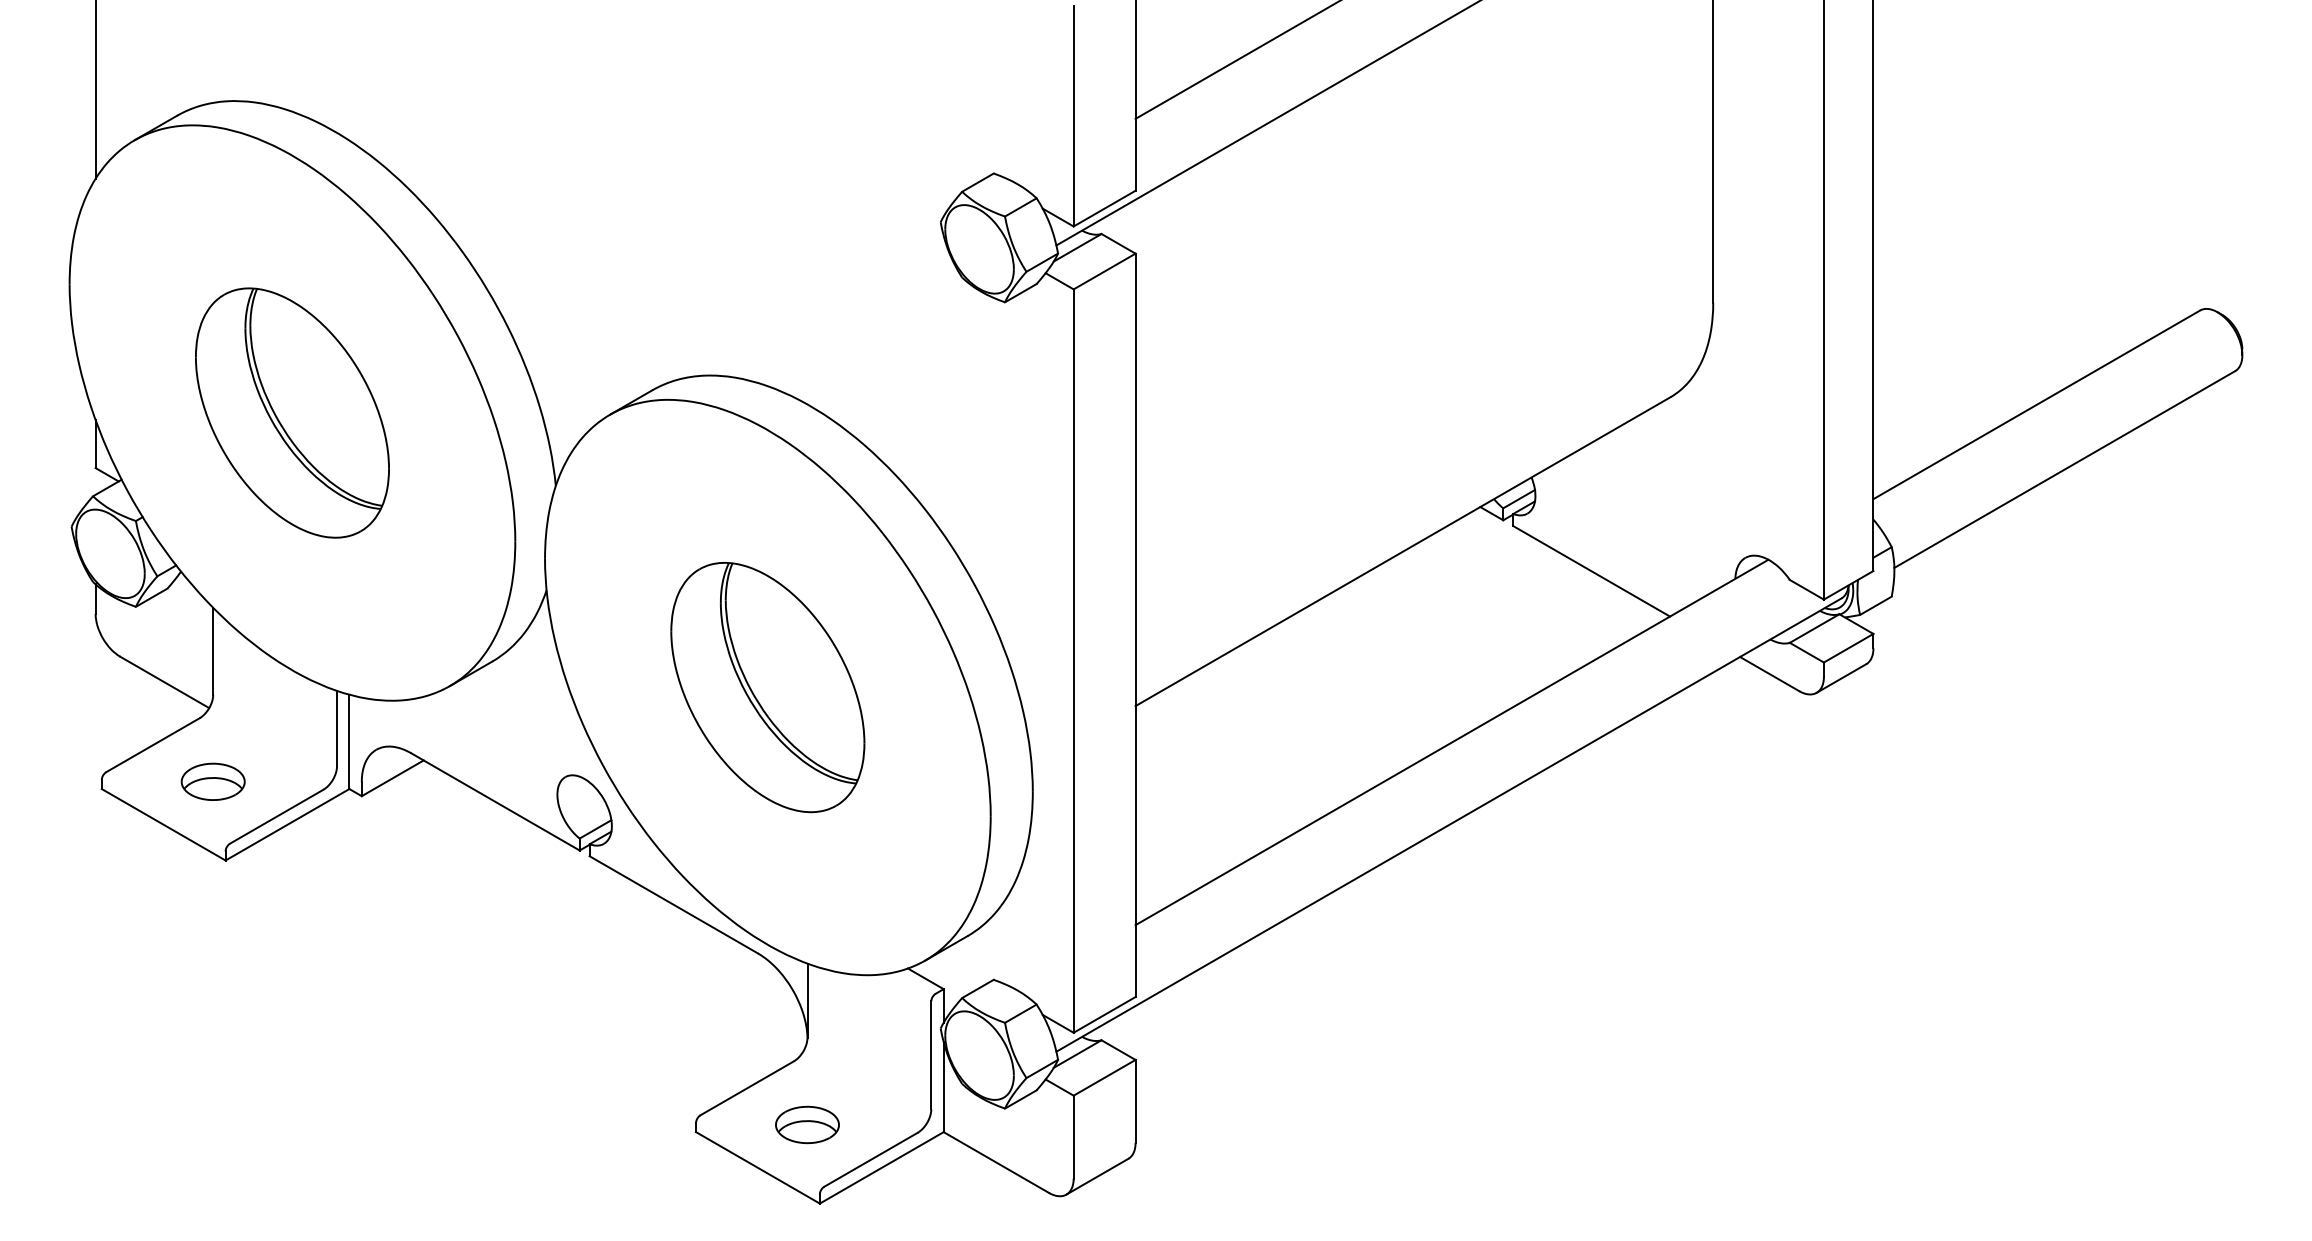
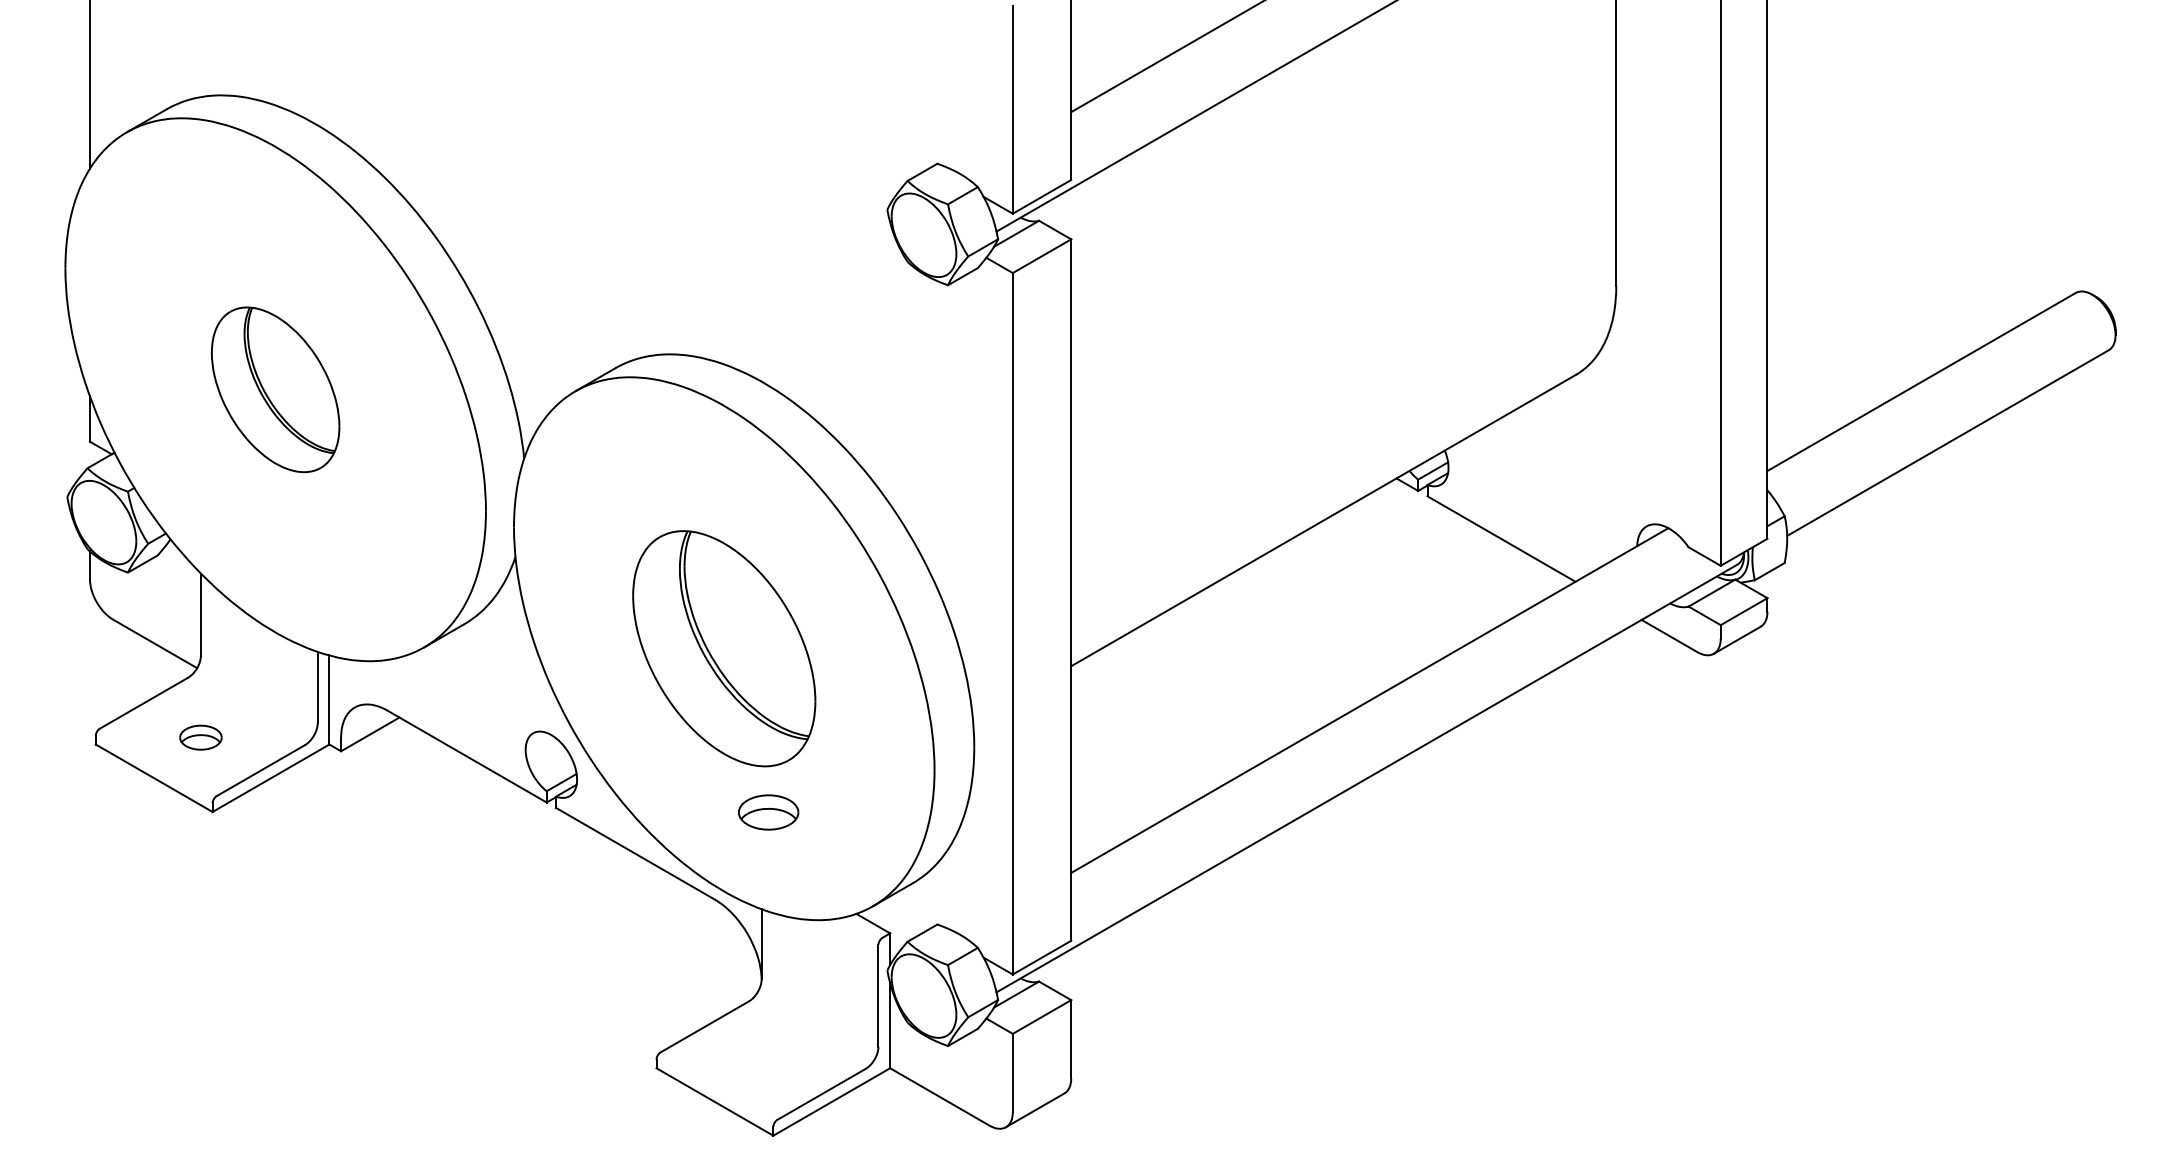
part: (292, 412) -> (275, 389), size x0.7
part: (212, 781) -> (200, 737), size x0.7
part: (807, 1124) -> (768, 812), moved

